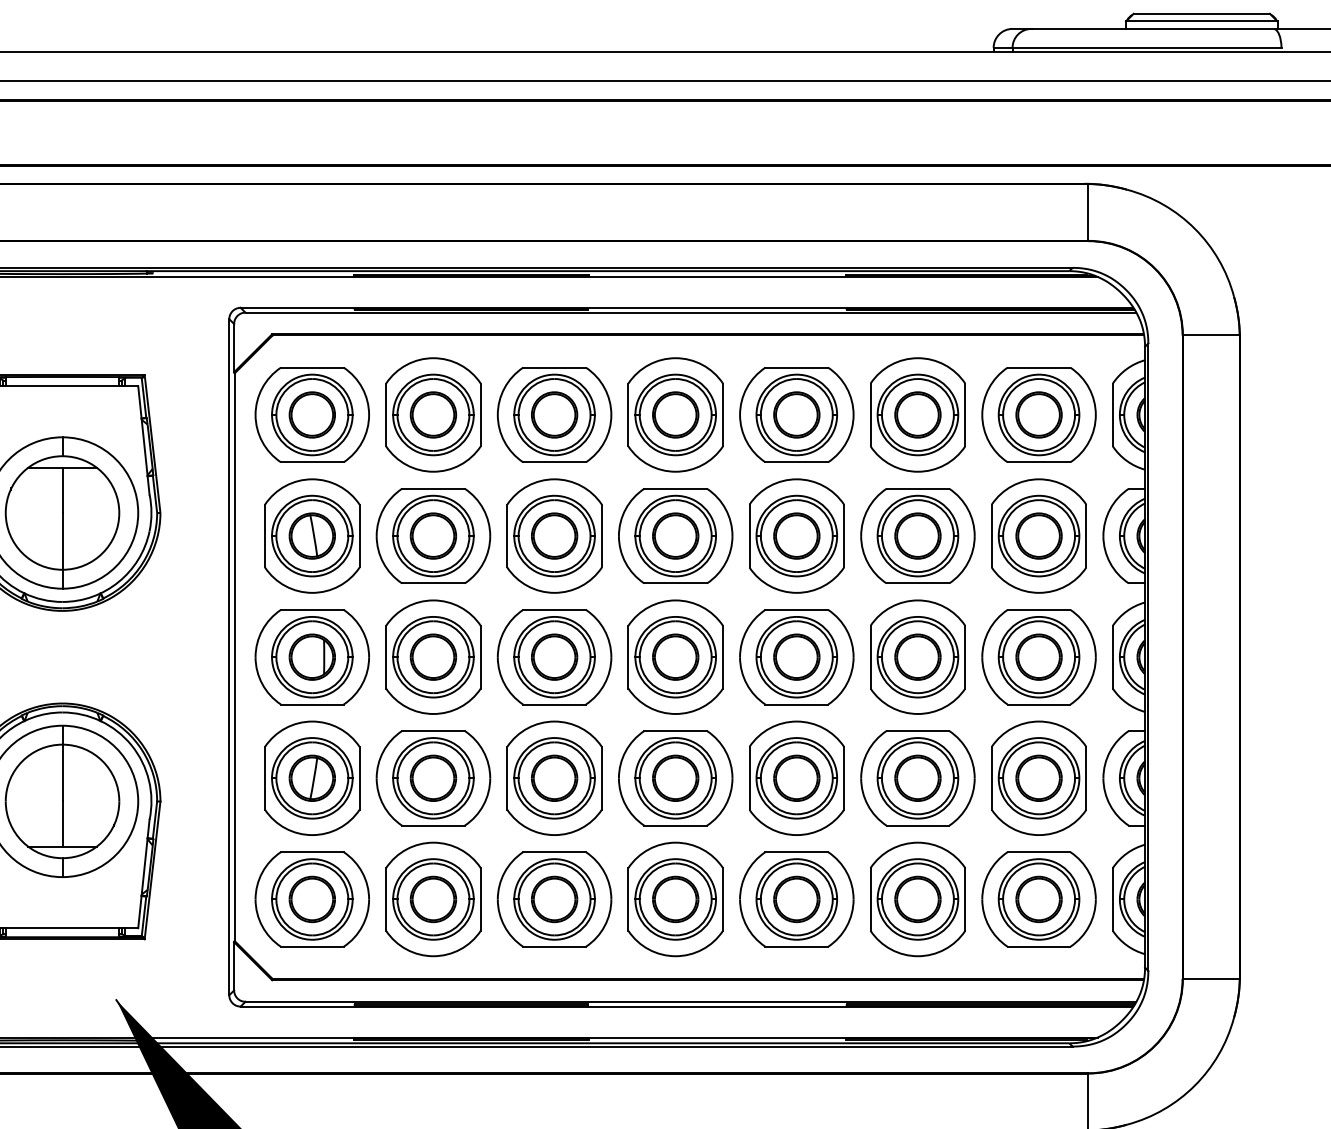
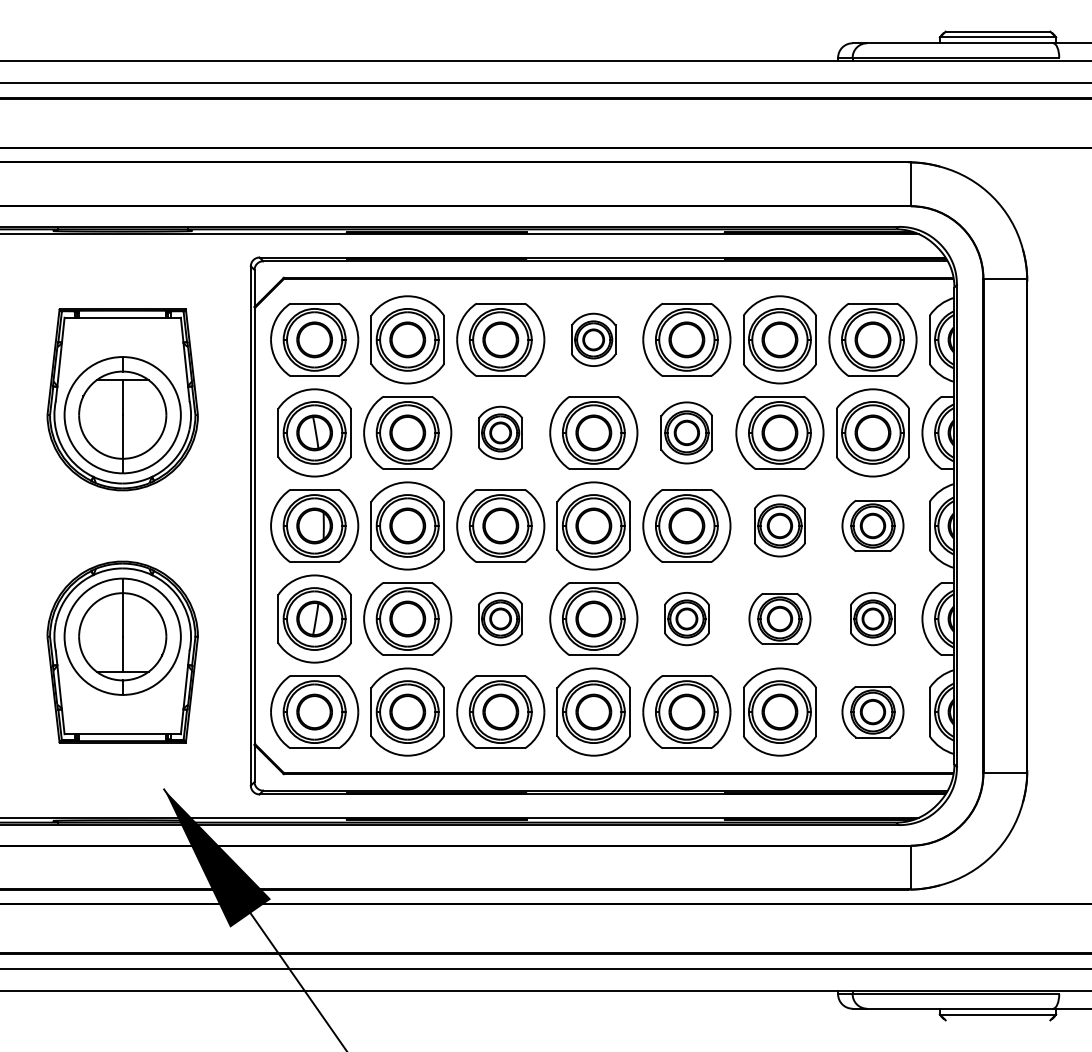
part: (675, 414) -> (593, 339), size x0.6
part: (554, 535) -> (500, 432), size x0.6
part: (796, 535) -> (686, 432), size x0.7
part: (917, 656) -> (779, 525), size x0.7
part: (1038, 656) -> (872, 525), size x0.7
part: (554, 777) -> (500, 618), size x0.6
part: (796, 777) -> (686, 618), size x0.6
part: (917, 777) -> (779, 618), size x0.7
part: (1038, 777) -> (872, 618), size x0.6
part: (1038, 898) -> (872, 711), size x0.7

